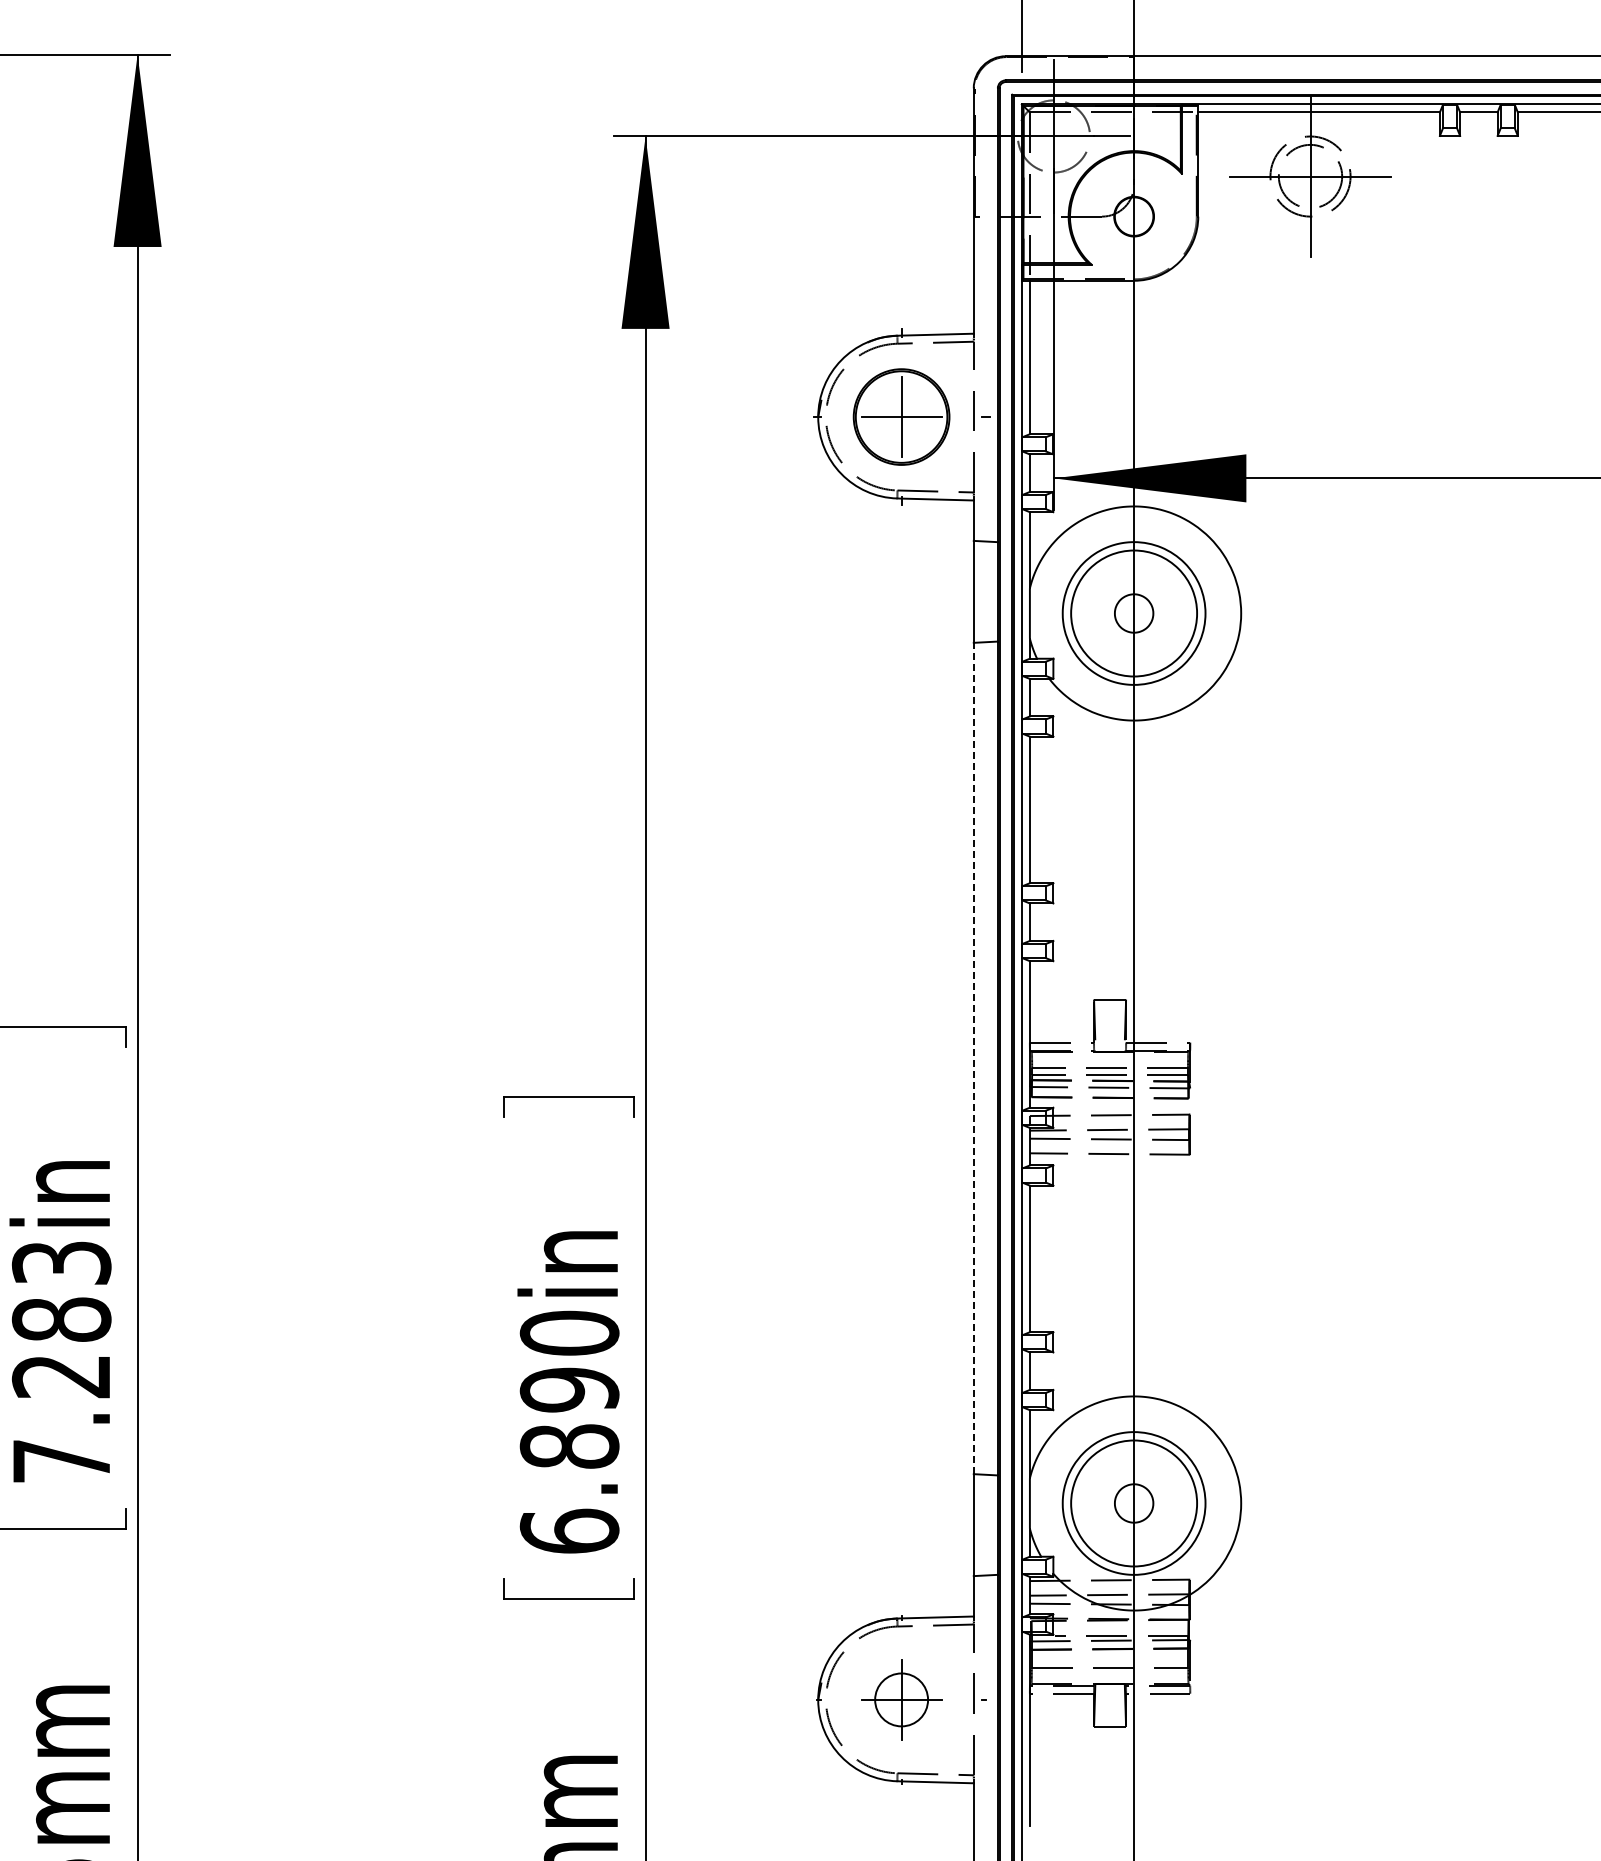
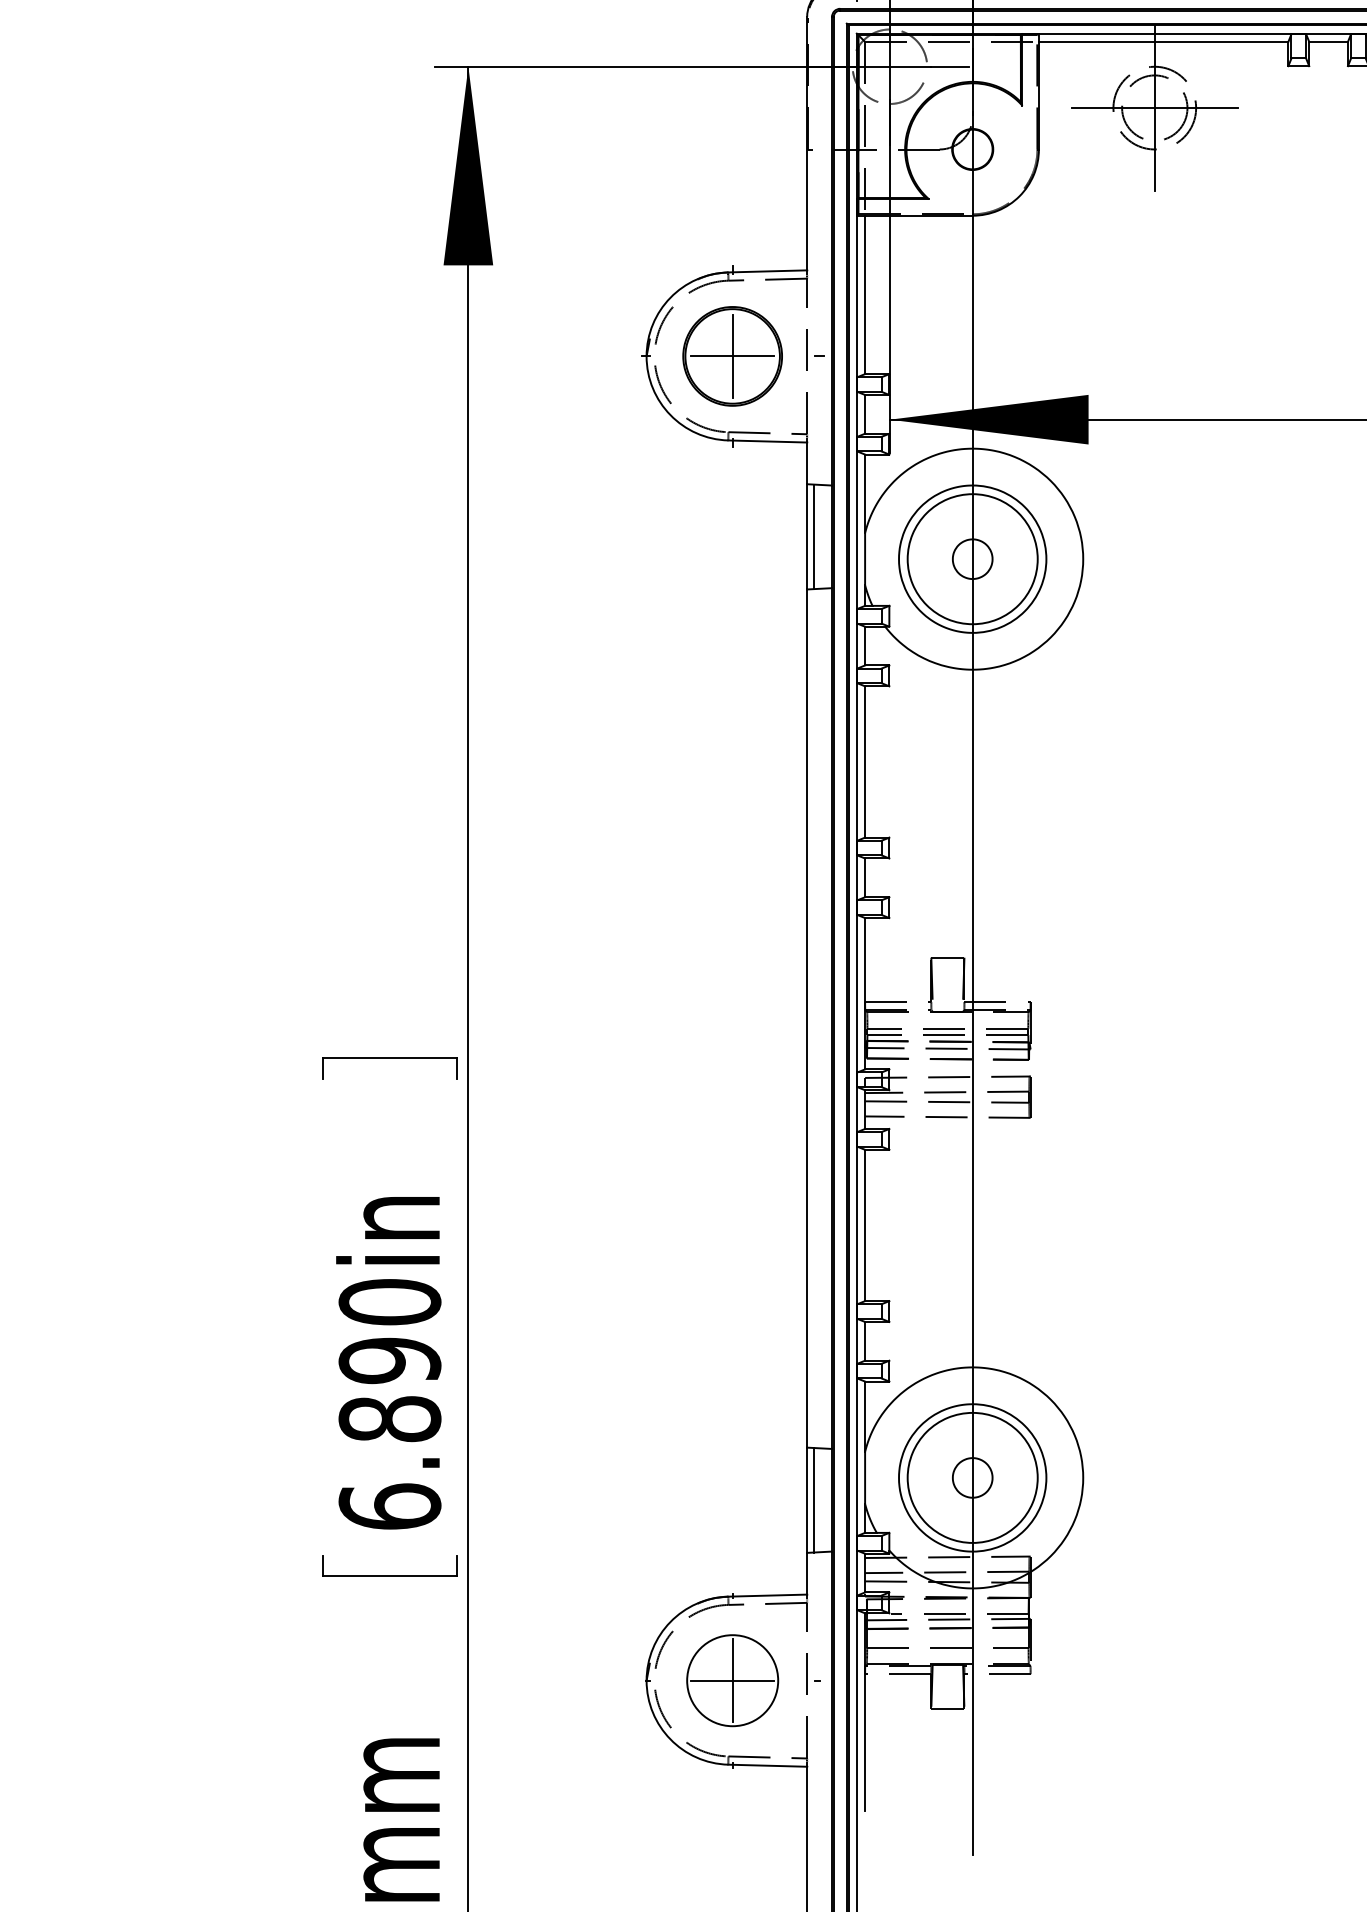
line: (980, 591) -> (814, 536), added
line: (973, 1058) -> (806, 1018), dashed -> solid
line: (980, 1524) -> (814, 1499), added
circle: (901, 1699) -> (732, 1680), size x1.67

